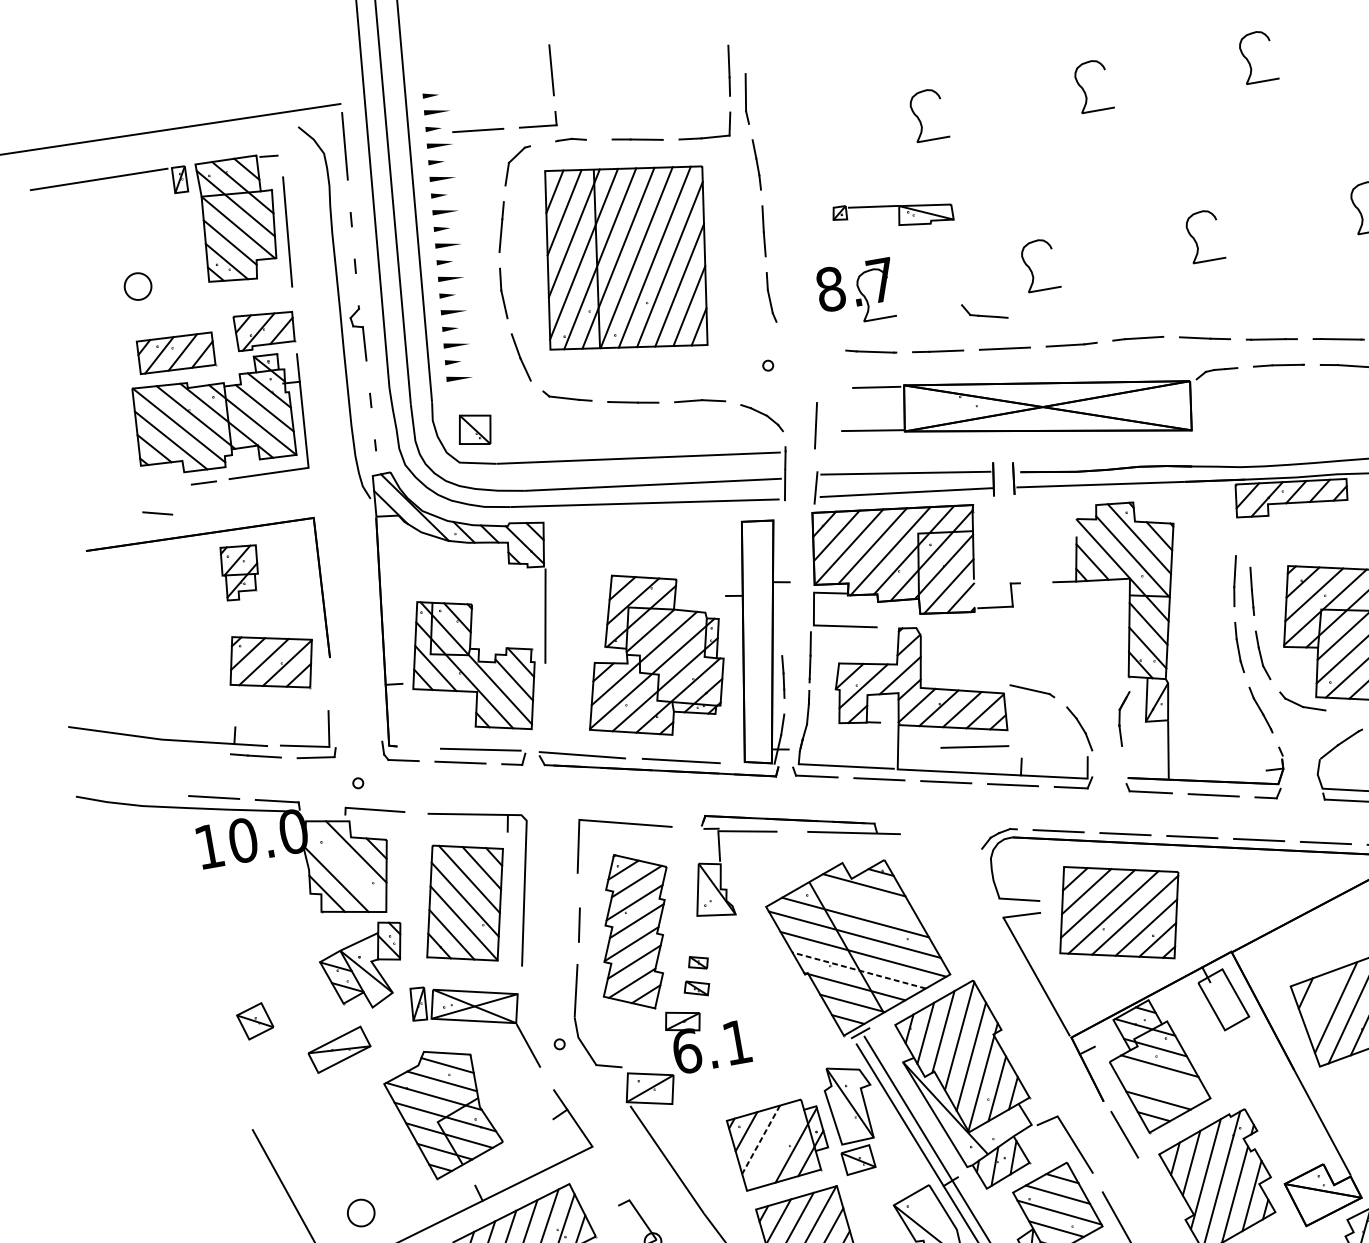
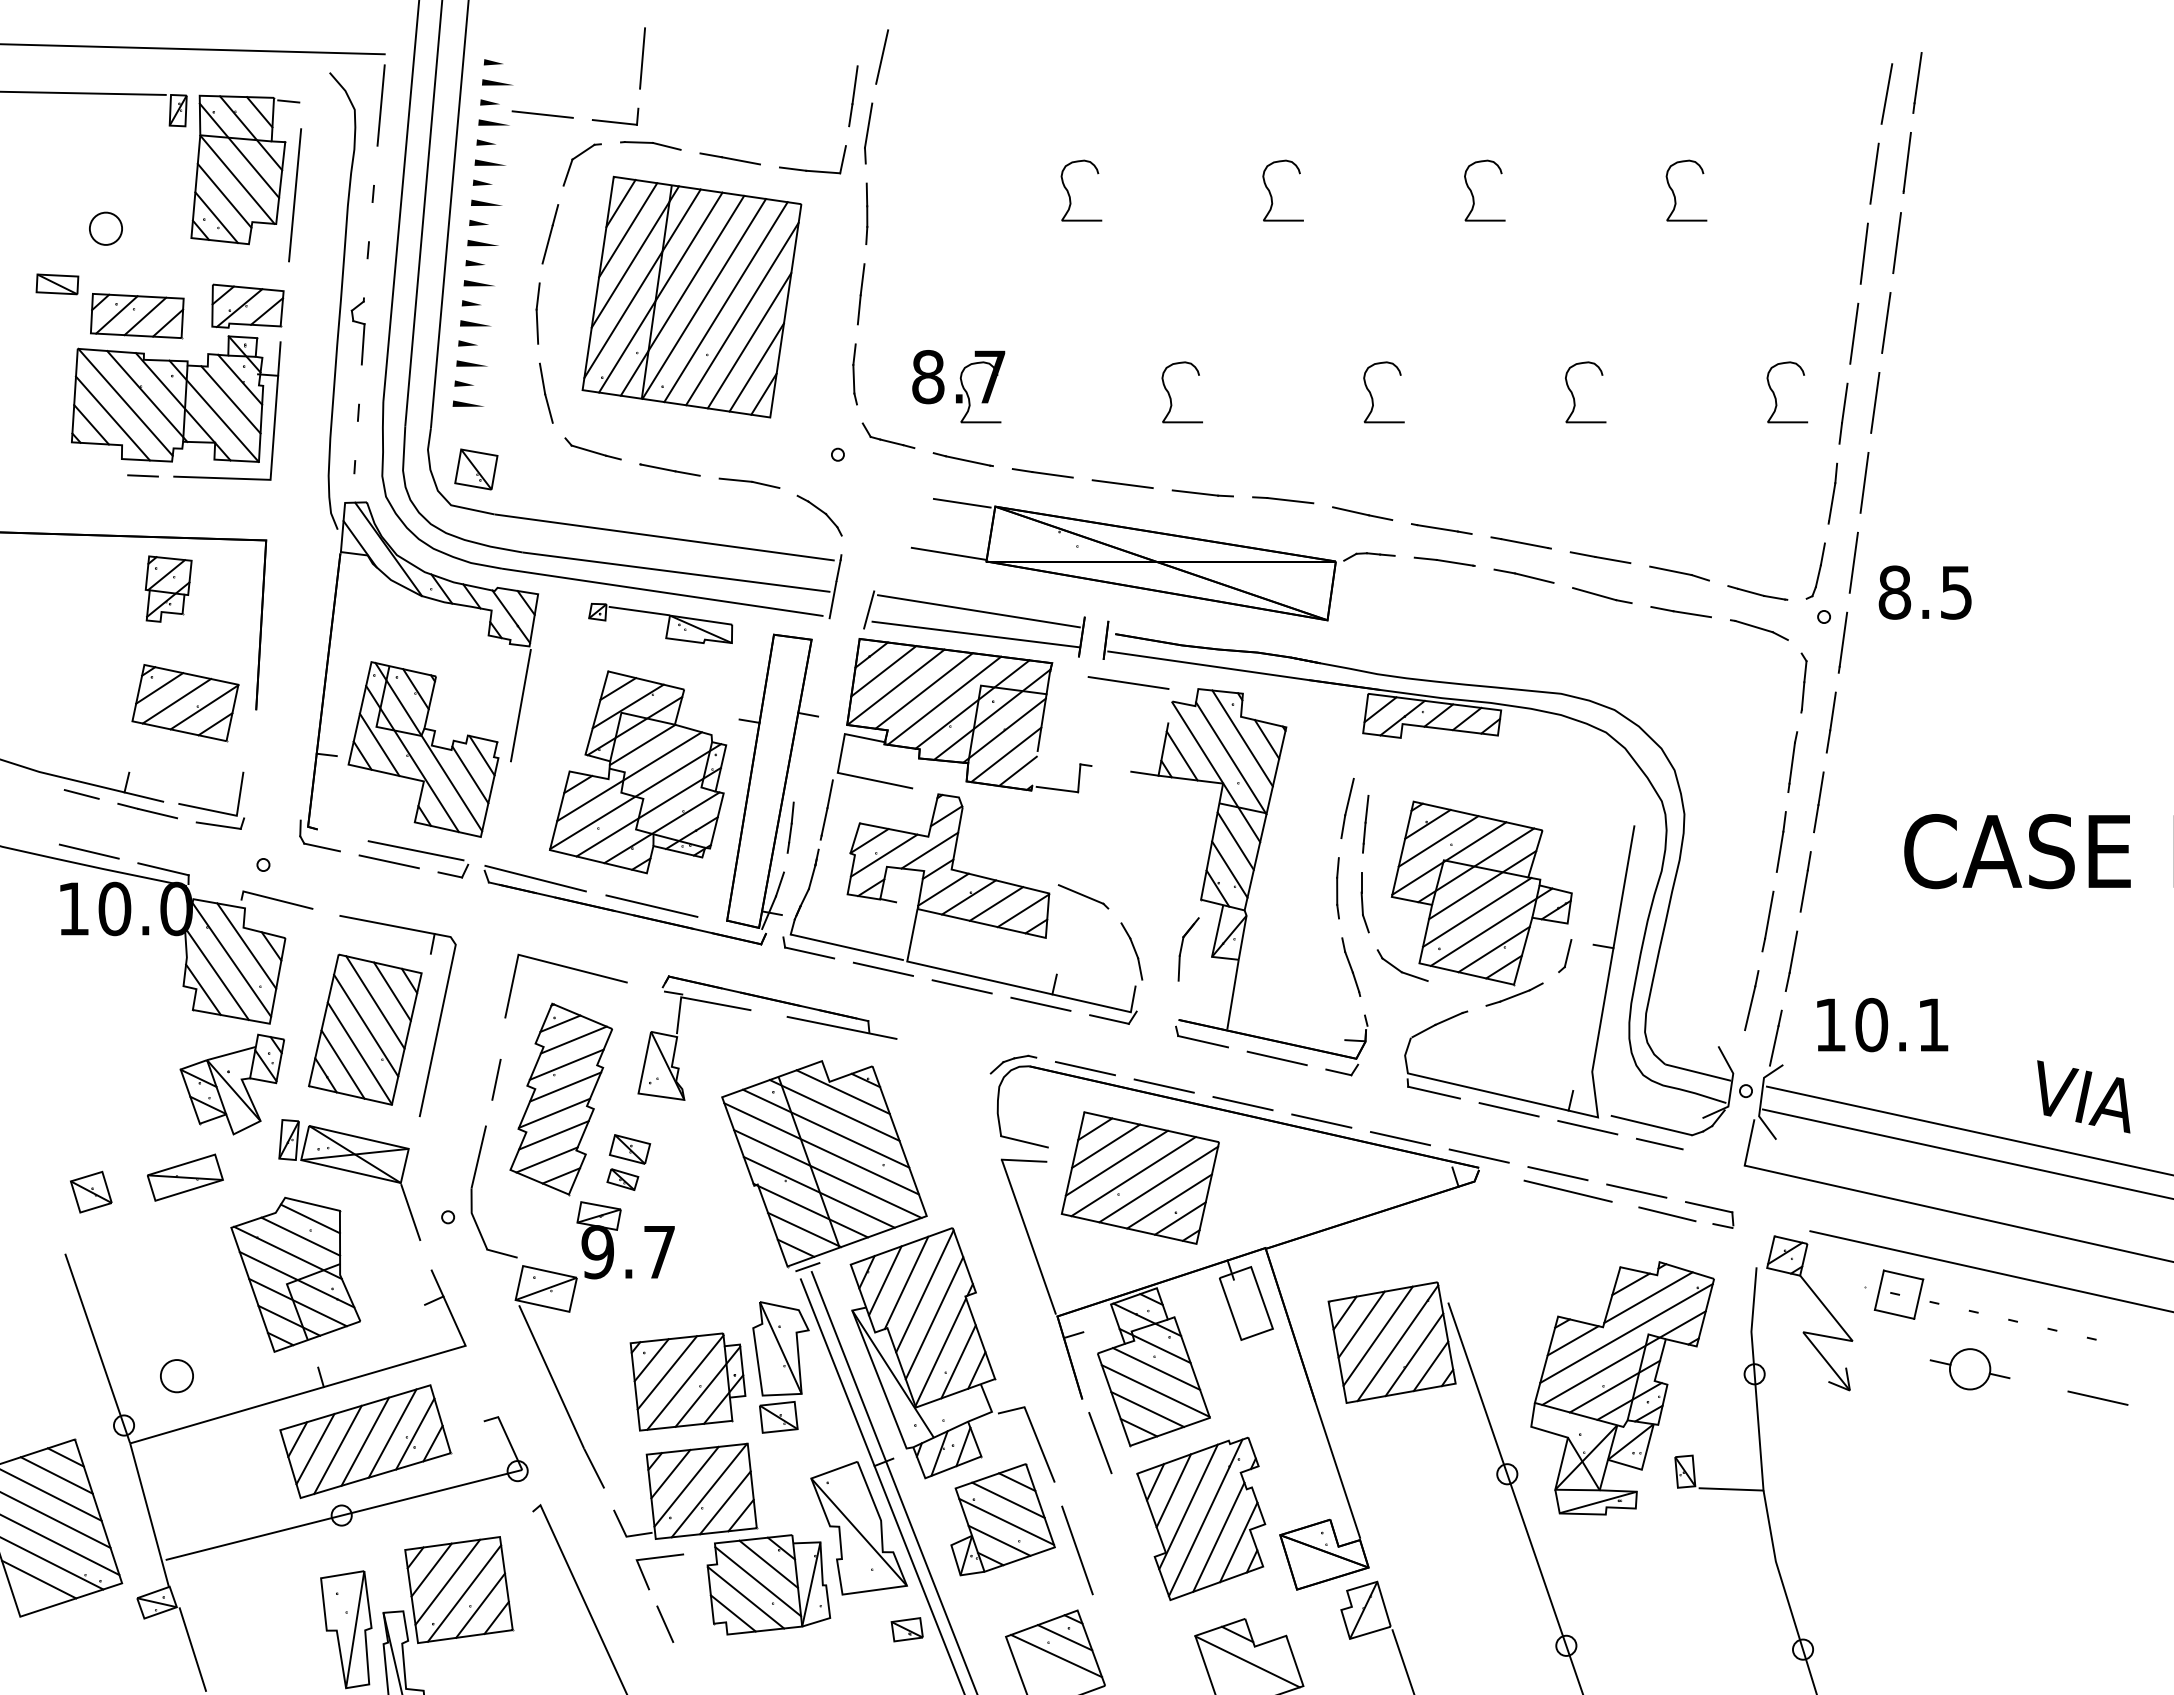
part: (570, 140) -> (650, 145), size x1.67
part: (898, 212) -> (667, 623), moved
part: (984, 311) -> (888, 435), moved
part: (106, 339) -> (57, 284), added
line: (815, 425) -> (881, 56), moved
line: (157, 513) -> (81, 794), moved
line: (974, 746) -> (1128, 682), moved
line: (345, 865) -> (231, 959), added
line: (859, 901) -> (834, 1110), added
part: (698, 962) -> (629, 1149), size x1.67
line: (858, 970) -> (818, 1192), dashed -> solid
line: (1320, 1000) -> (1361, 1324), added
part: (255, 1020) -> (91, 1191), moved
text: (711, 1047) -> (627, 1252), 6.1 -> 9.7
line: (1162, 1083) -> (1155, 1390), added
line: (761, 1140) -> (667, 1373), dashed -> solid
line: (777, 1145) -> (685, 1382), added

